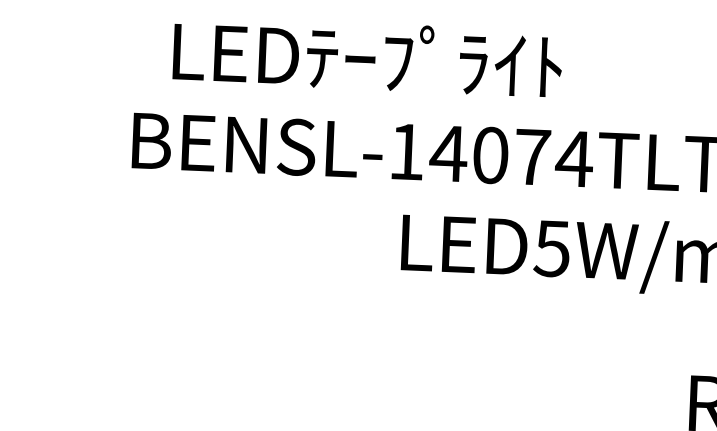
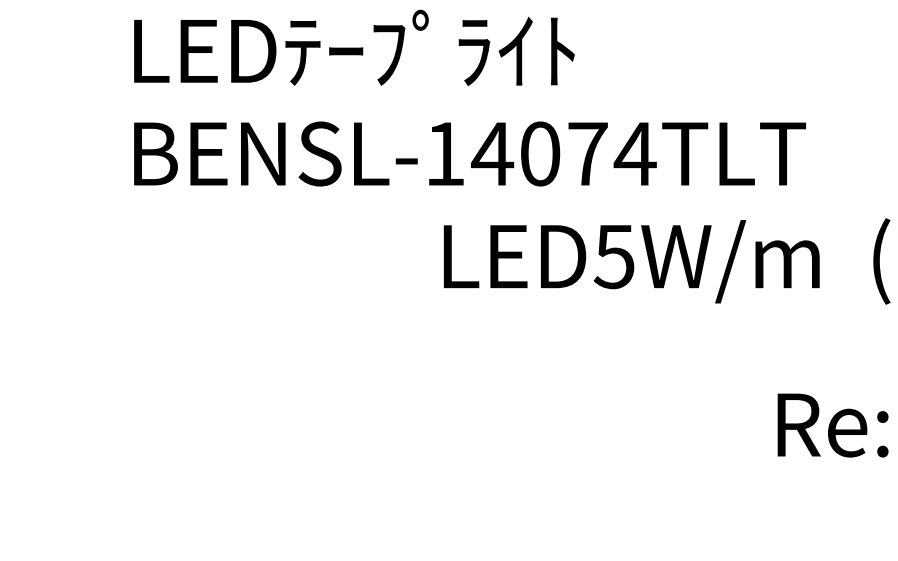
text: (367, 56) -> (354, 47), moved

